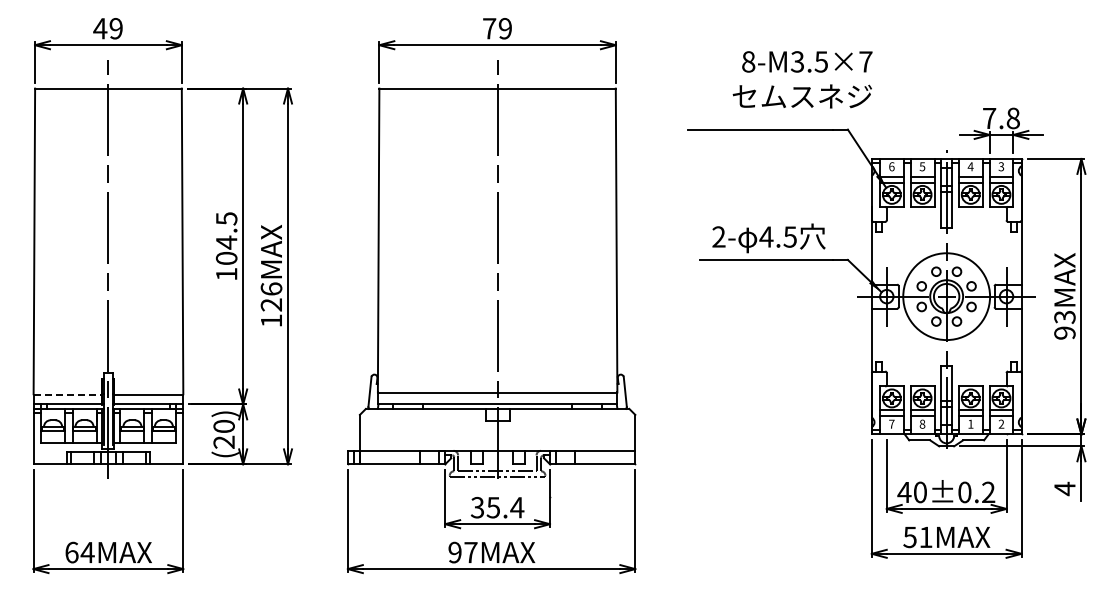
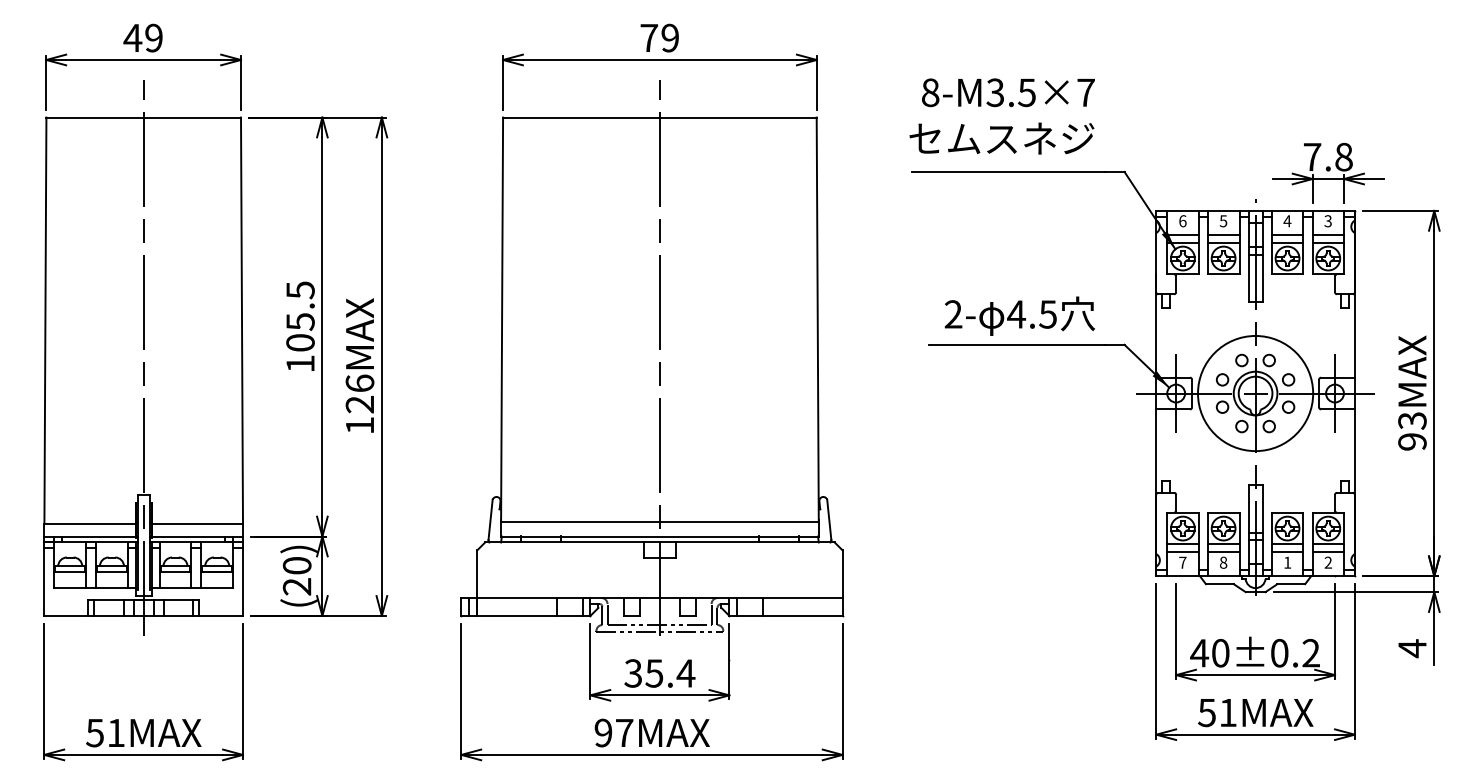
text: (802, 79) -> (1001, 116), moved
text: (226, 242) -> (300, 321), 104.5 -> 105.5
line: (68, 394) -> (90, 523), dashed -> solid
text: (79, 552) -> (105, 732), 64MAX -> 51MAX

